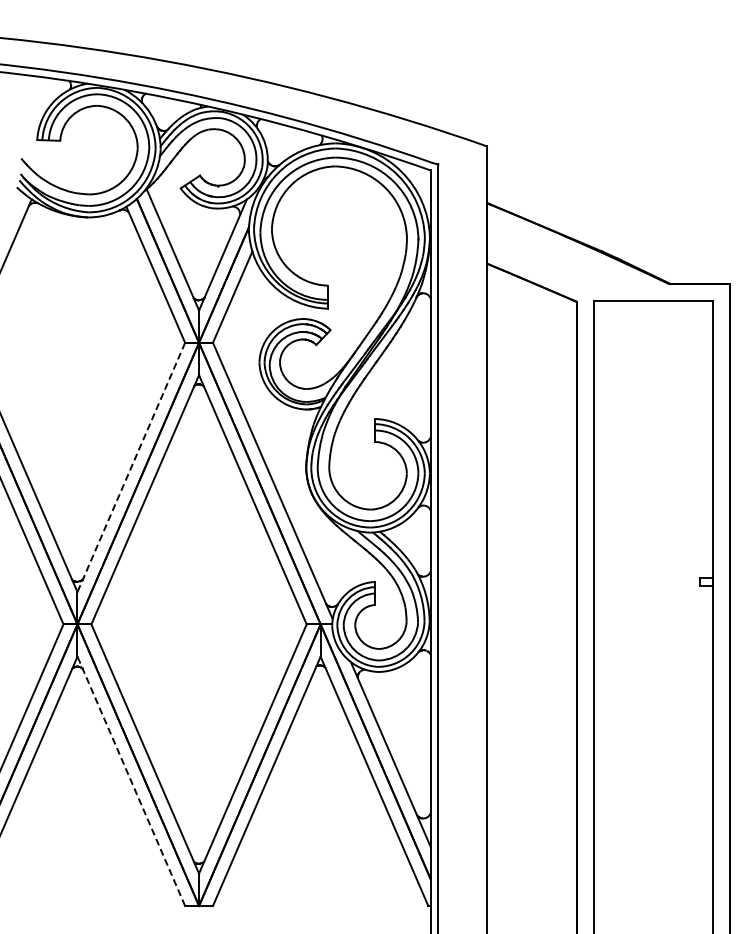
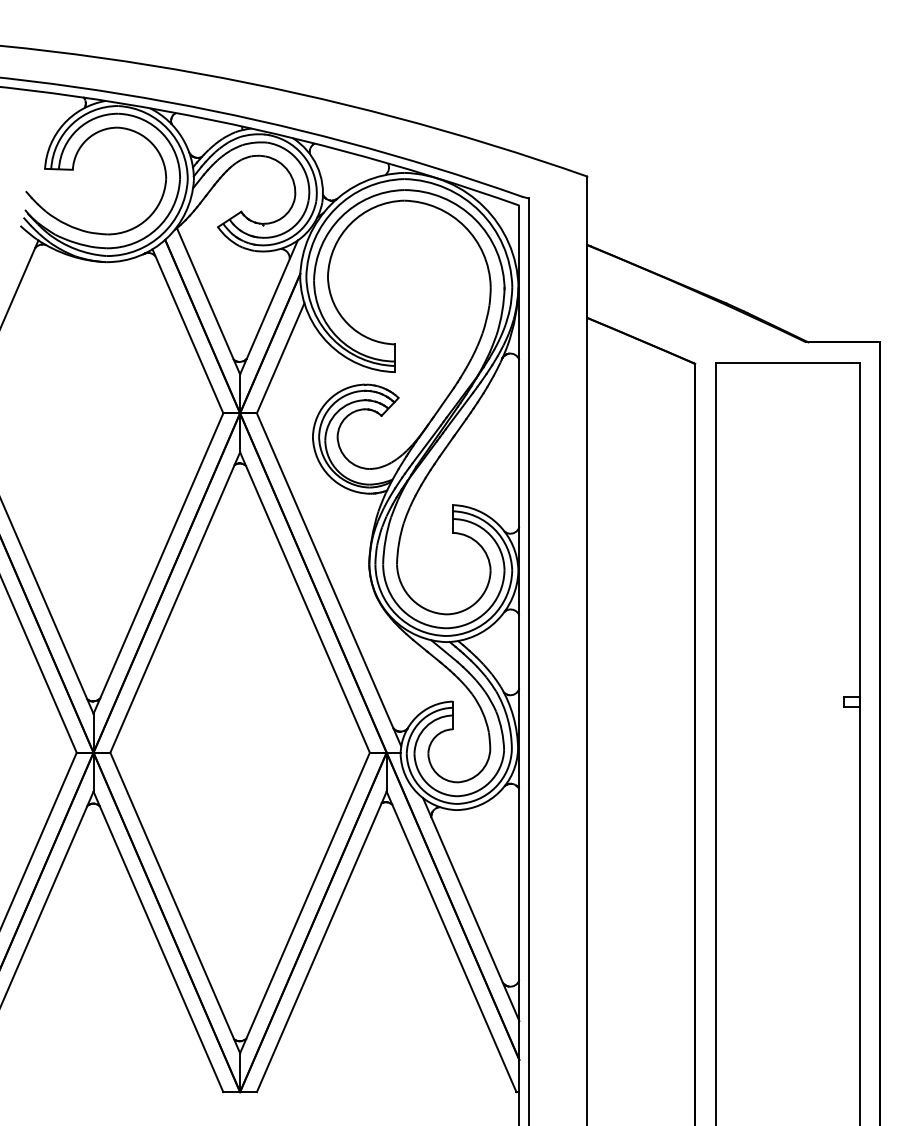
line: (131, 467) -> (158, 563), dashed -> solid
line: (131, 781) -> (158, 942), dashed -> solid

